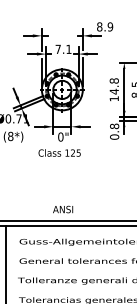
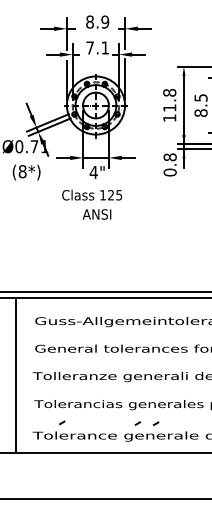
text: (104, 26) -> (97, 21), moved
text: (114, 91) -> (169, 107), 14.8 -> 11.8
text: (60, 137) -> (93, 172), 0" -> 4"
text: (62, 209) -> (96, 214), moved

